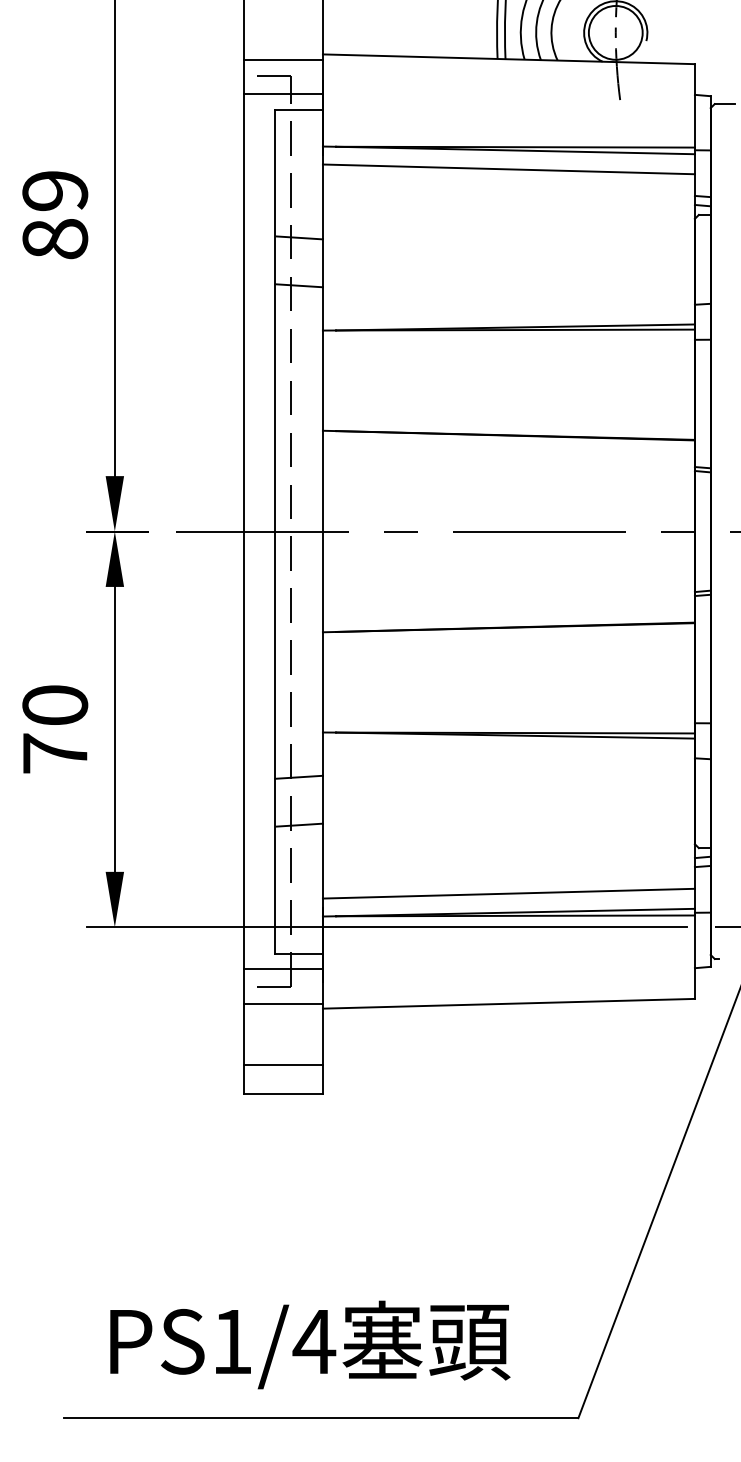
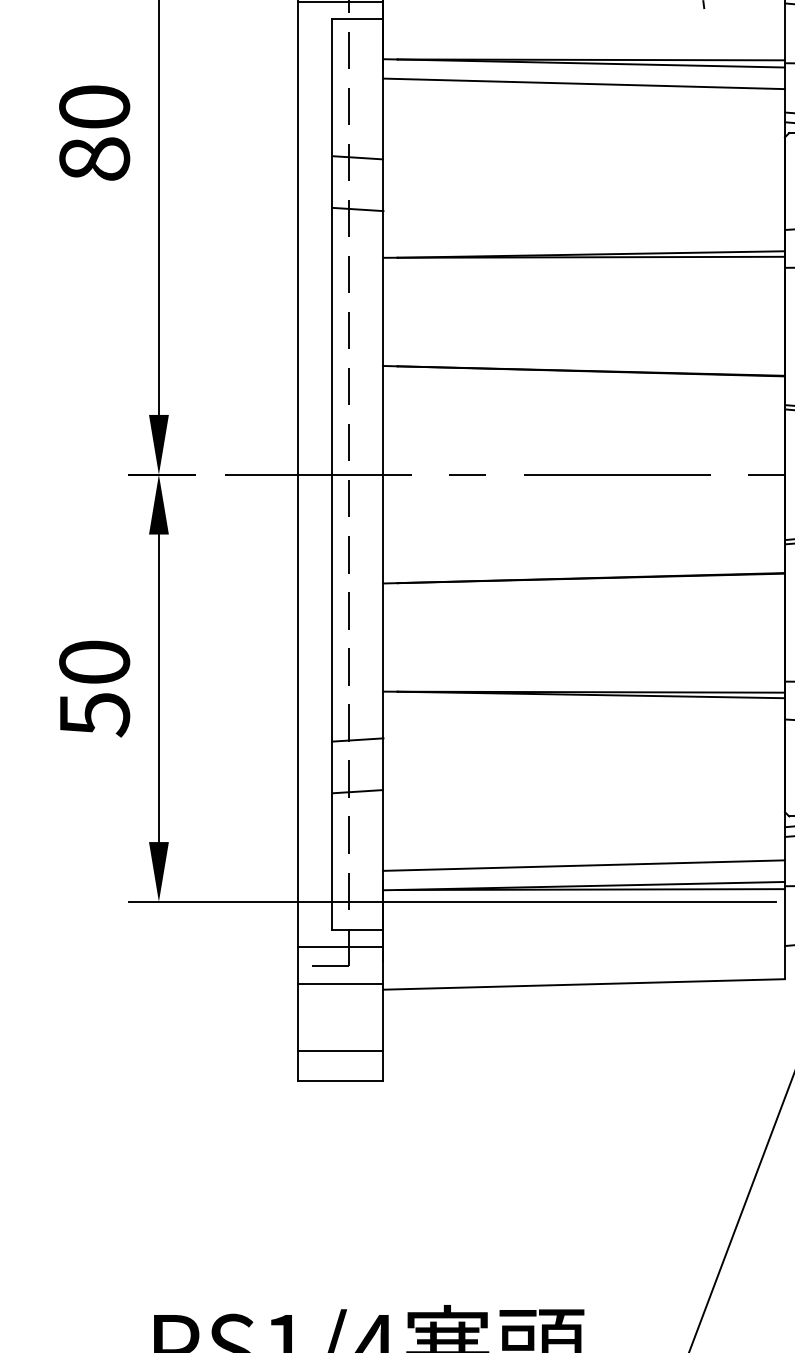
text: (55, 190) -> (94, 106), 89 -> 80
text: (55, 753) -> (94, 714), 70 -> 50

